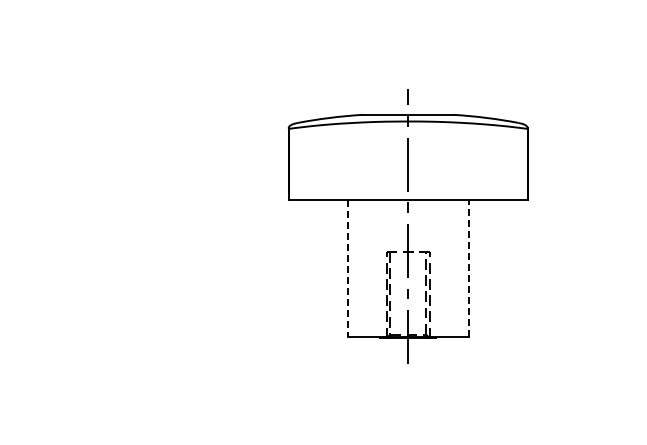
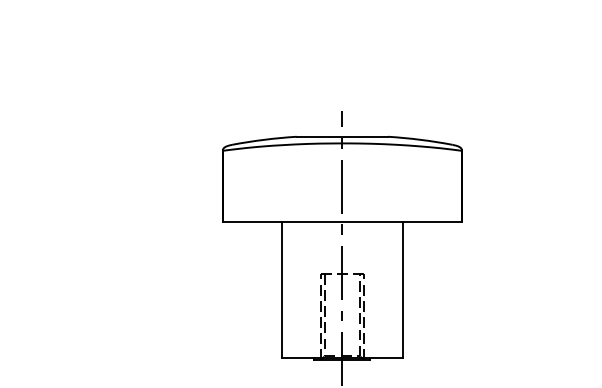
line: (468, 267) -> (402, 289), dashed -> solid
line: (347, 268) -> (281, 290), dashed -> solid

